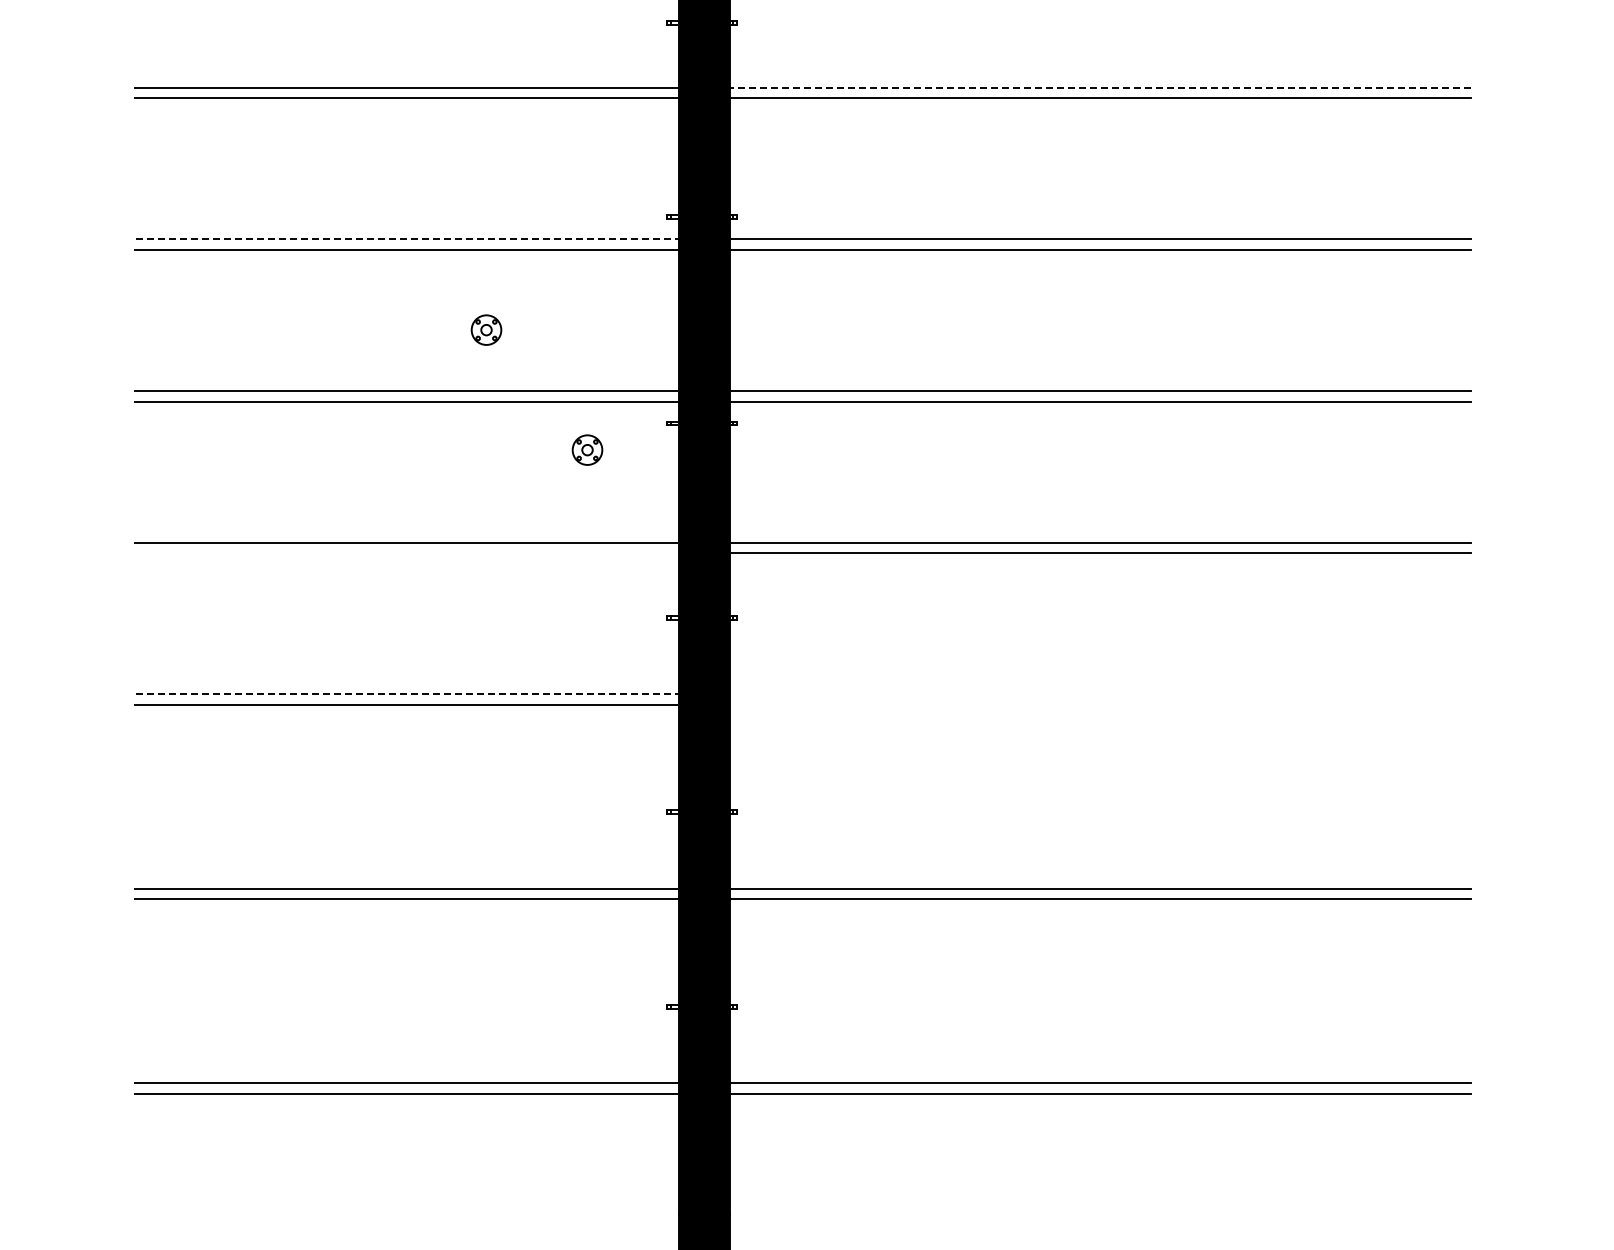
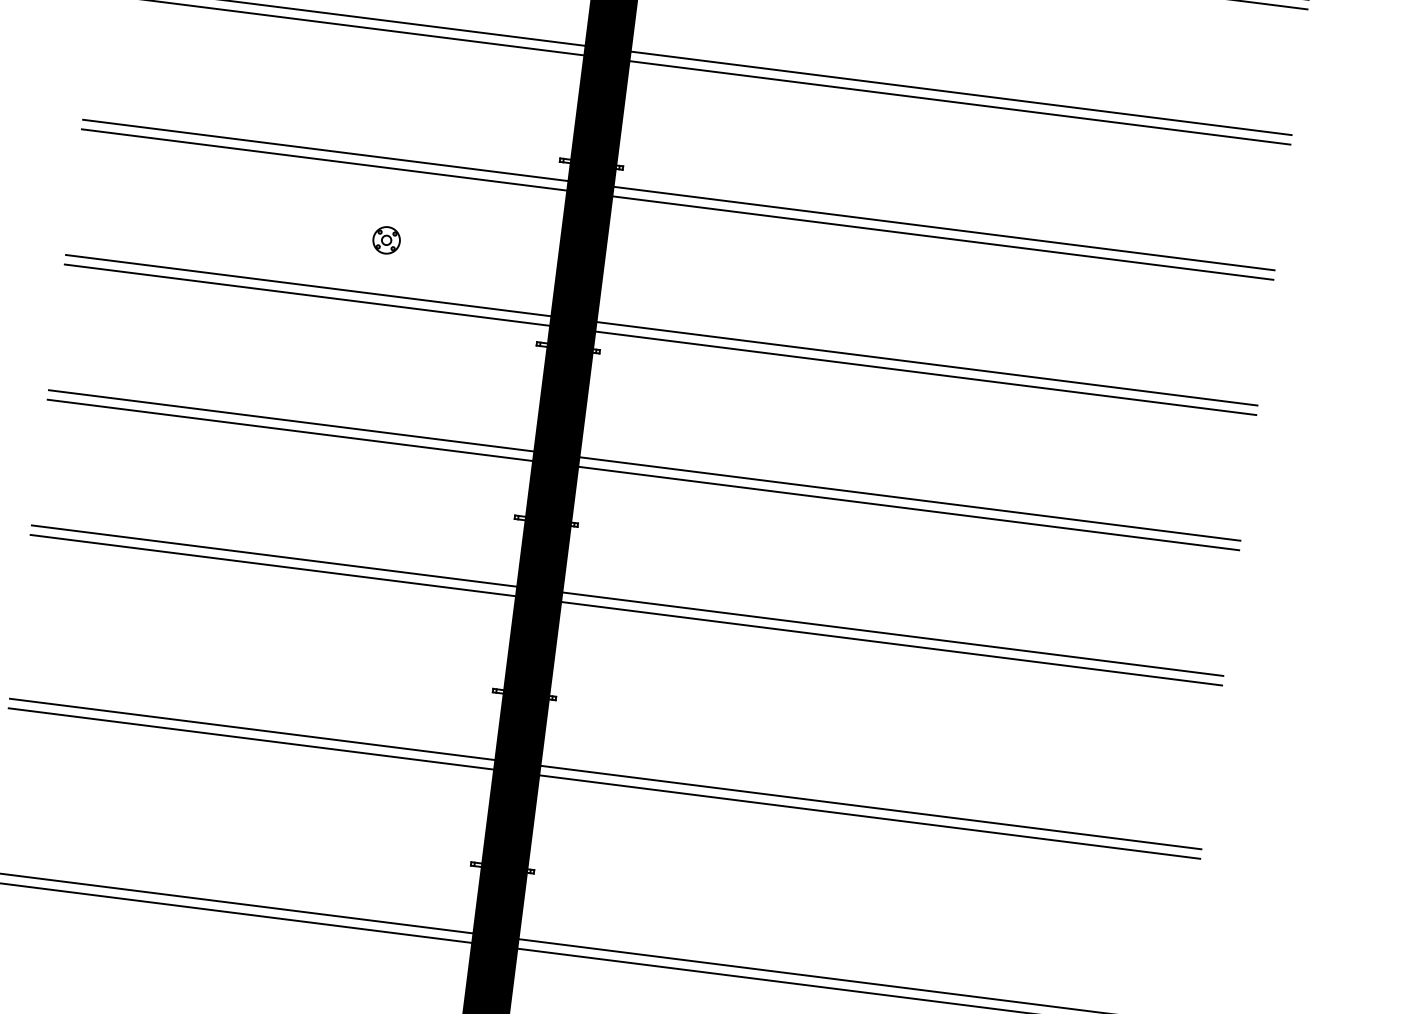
line: (1092, 87) -> (954, 92), dashed -> solid
line: (413, 239) -> (331, 151), dashed -> solid
part: (587, 449) -> (463, 358), removed
line: (413, 553) -> (296, 431), added
line: (413, 694) -> (280, 557), dashed -> solid
line: (1092, 694) -> (886, 633), added
line: (1092, 704) -> (884, 642), added

